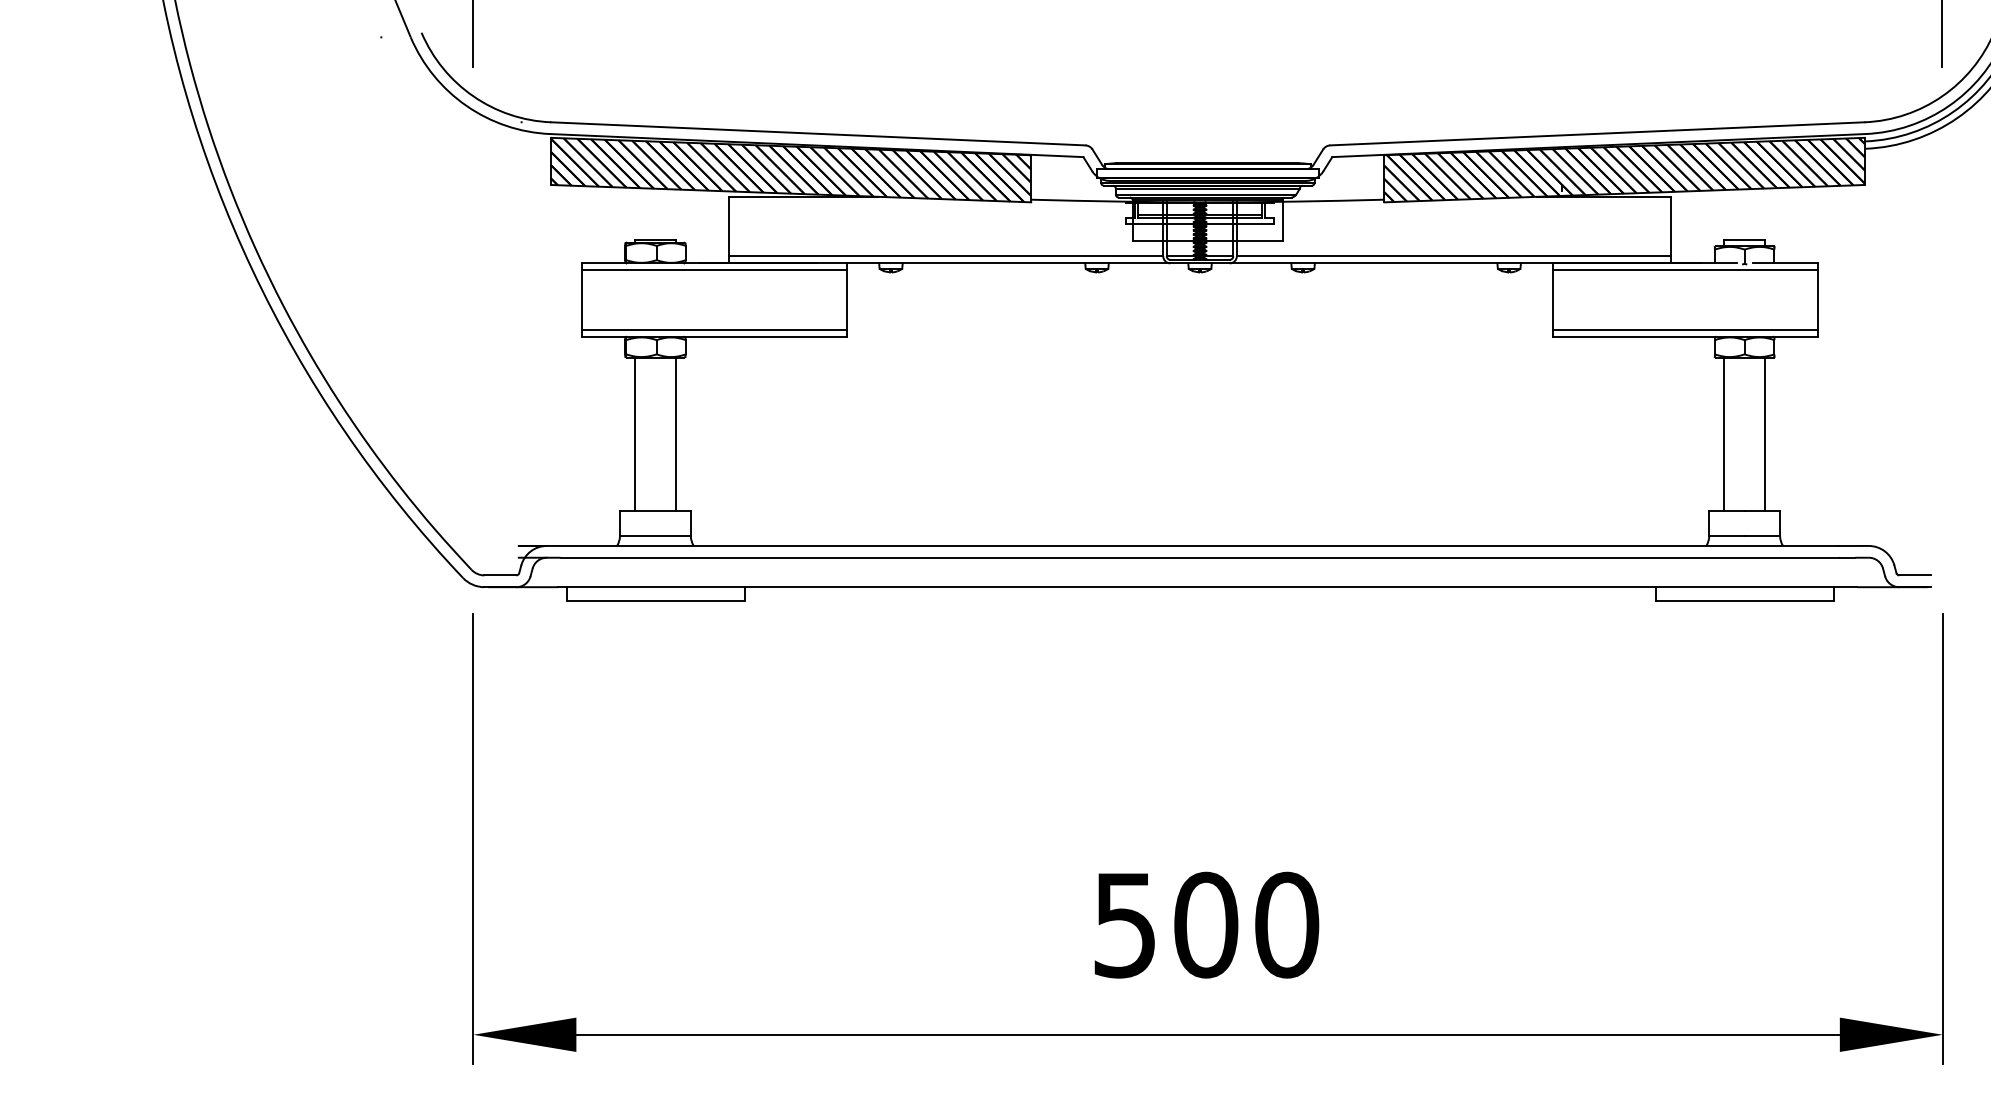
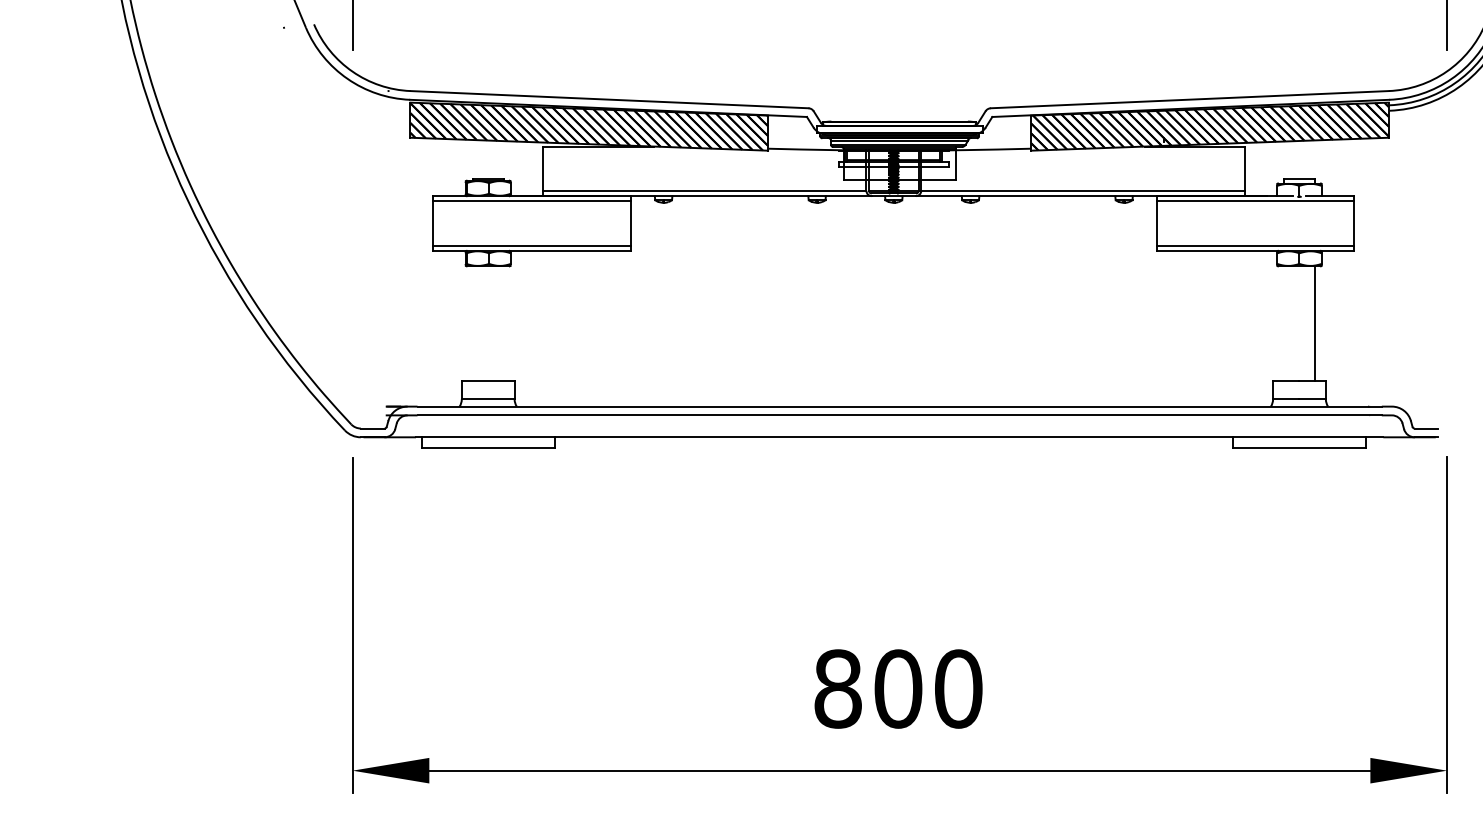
line: (634, 434) -> (472, 323), removed
line: (676, 434) -> (503, 323), removed
line: (1724, 434) -> (1284, 323), removed
text: (1125, 924) -> (838, 688), 500 -> 800

